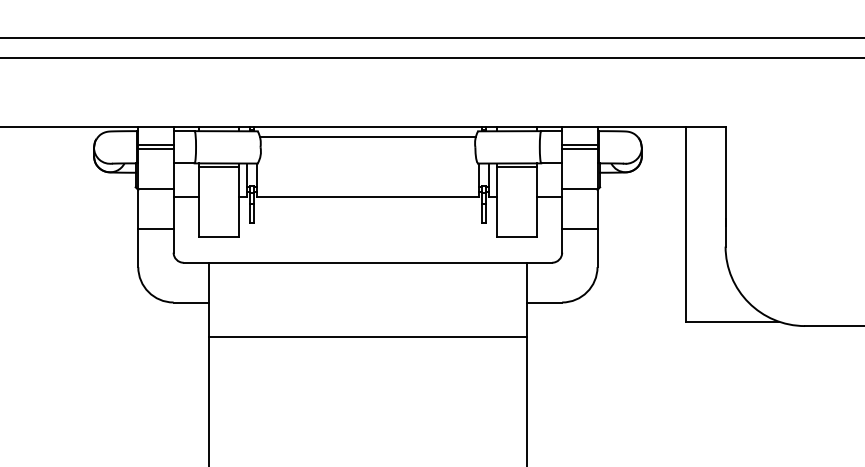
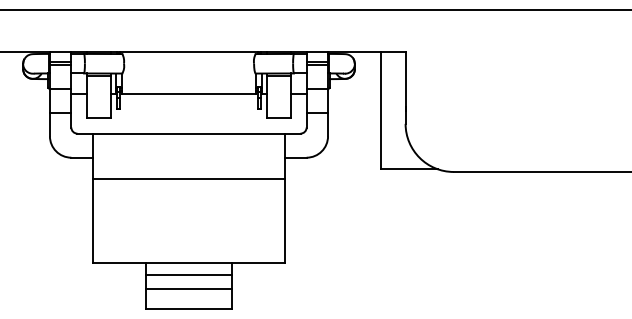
line: (367, 137) -> (188, 57), removed

